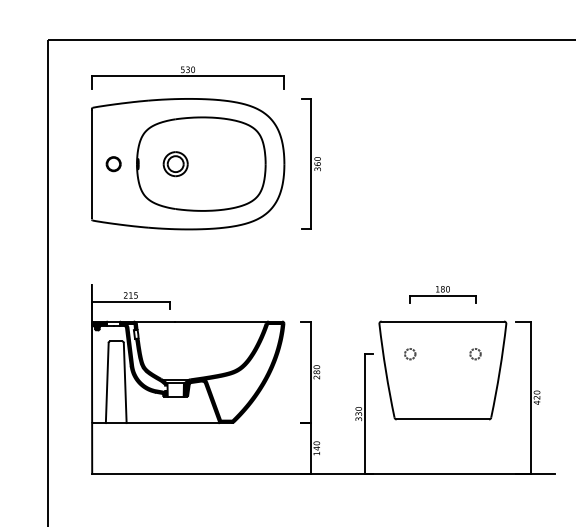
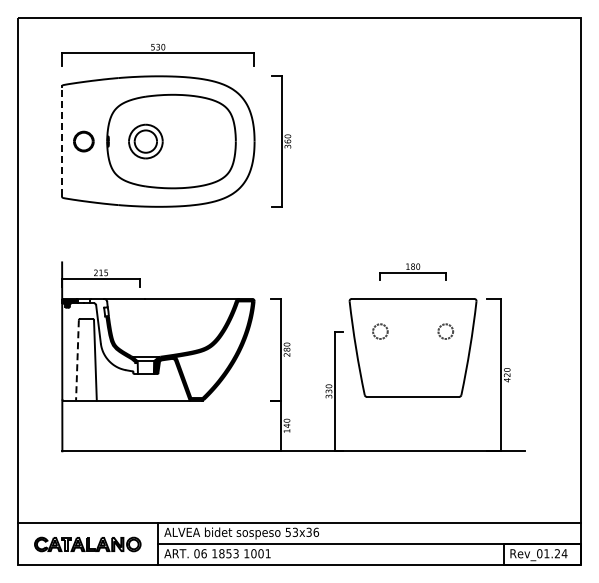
line: (92, 164) -> (62, 141), solid -> dashed
part: (113, 164) -> (83, 141), size x1.4
part: (175, 164) -> (145, 141), size x1.4
circle: (410, 354) -> (380, 331), size x1.4
circle: (475, 354) -> (445, 331), size x1.4
fill: (143, 359) -> (113, 336), removed
line: (107, 383) -> (77, 360), solid -> dashed

